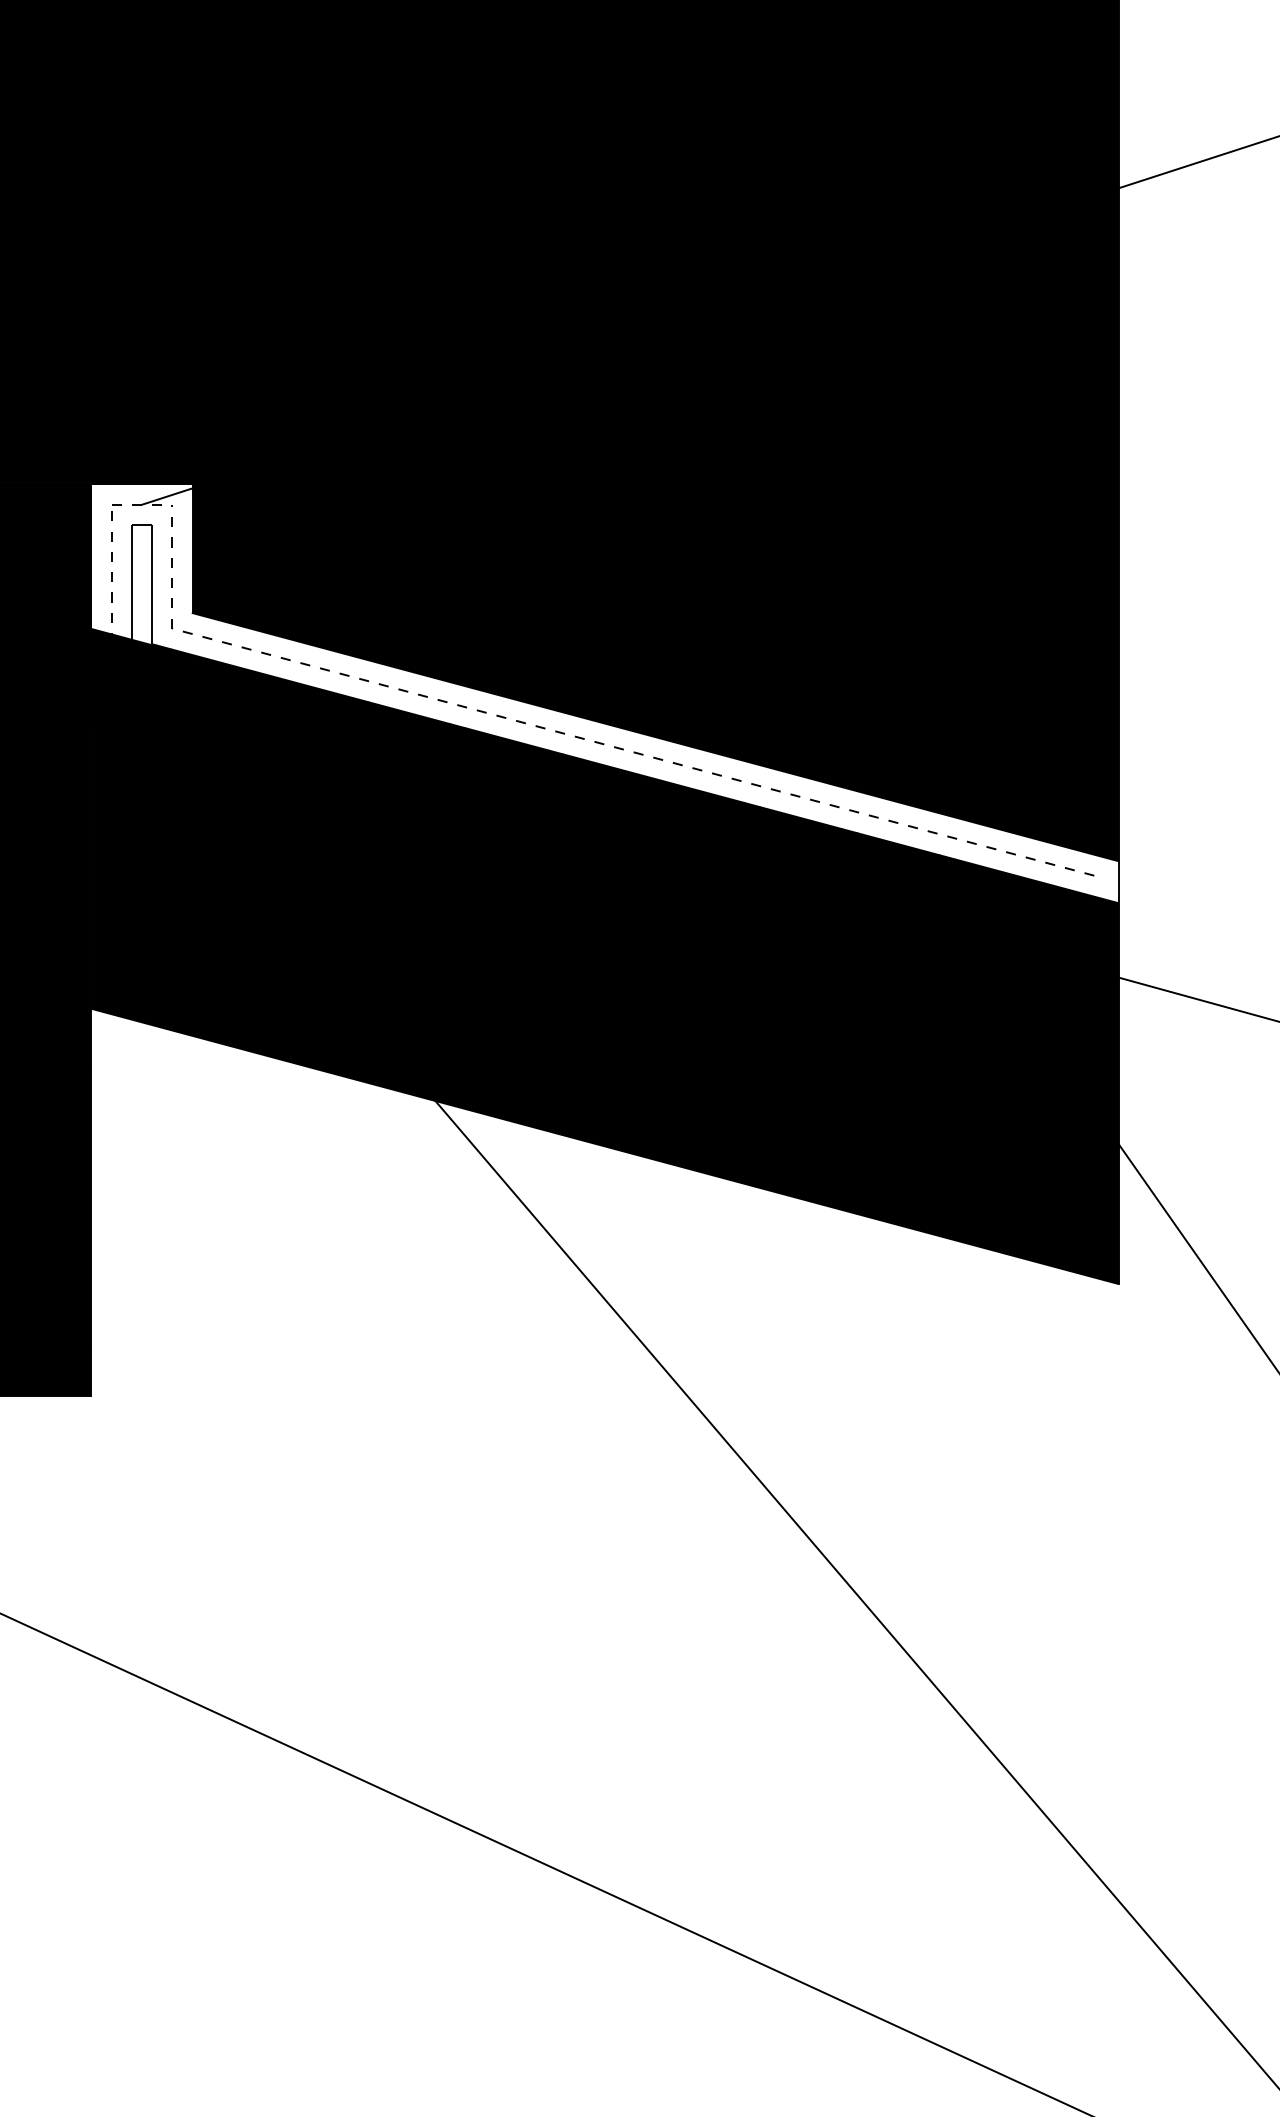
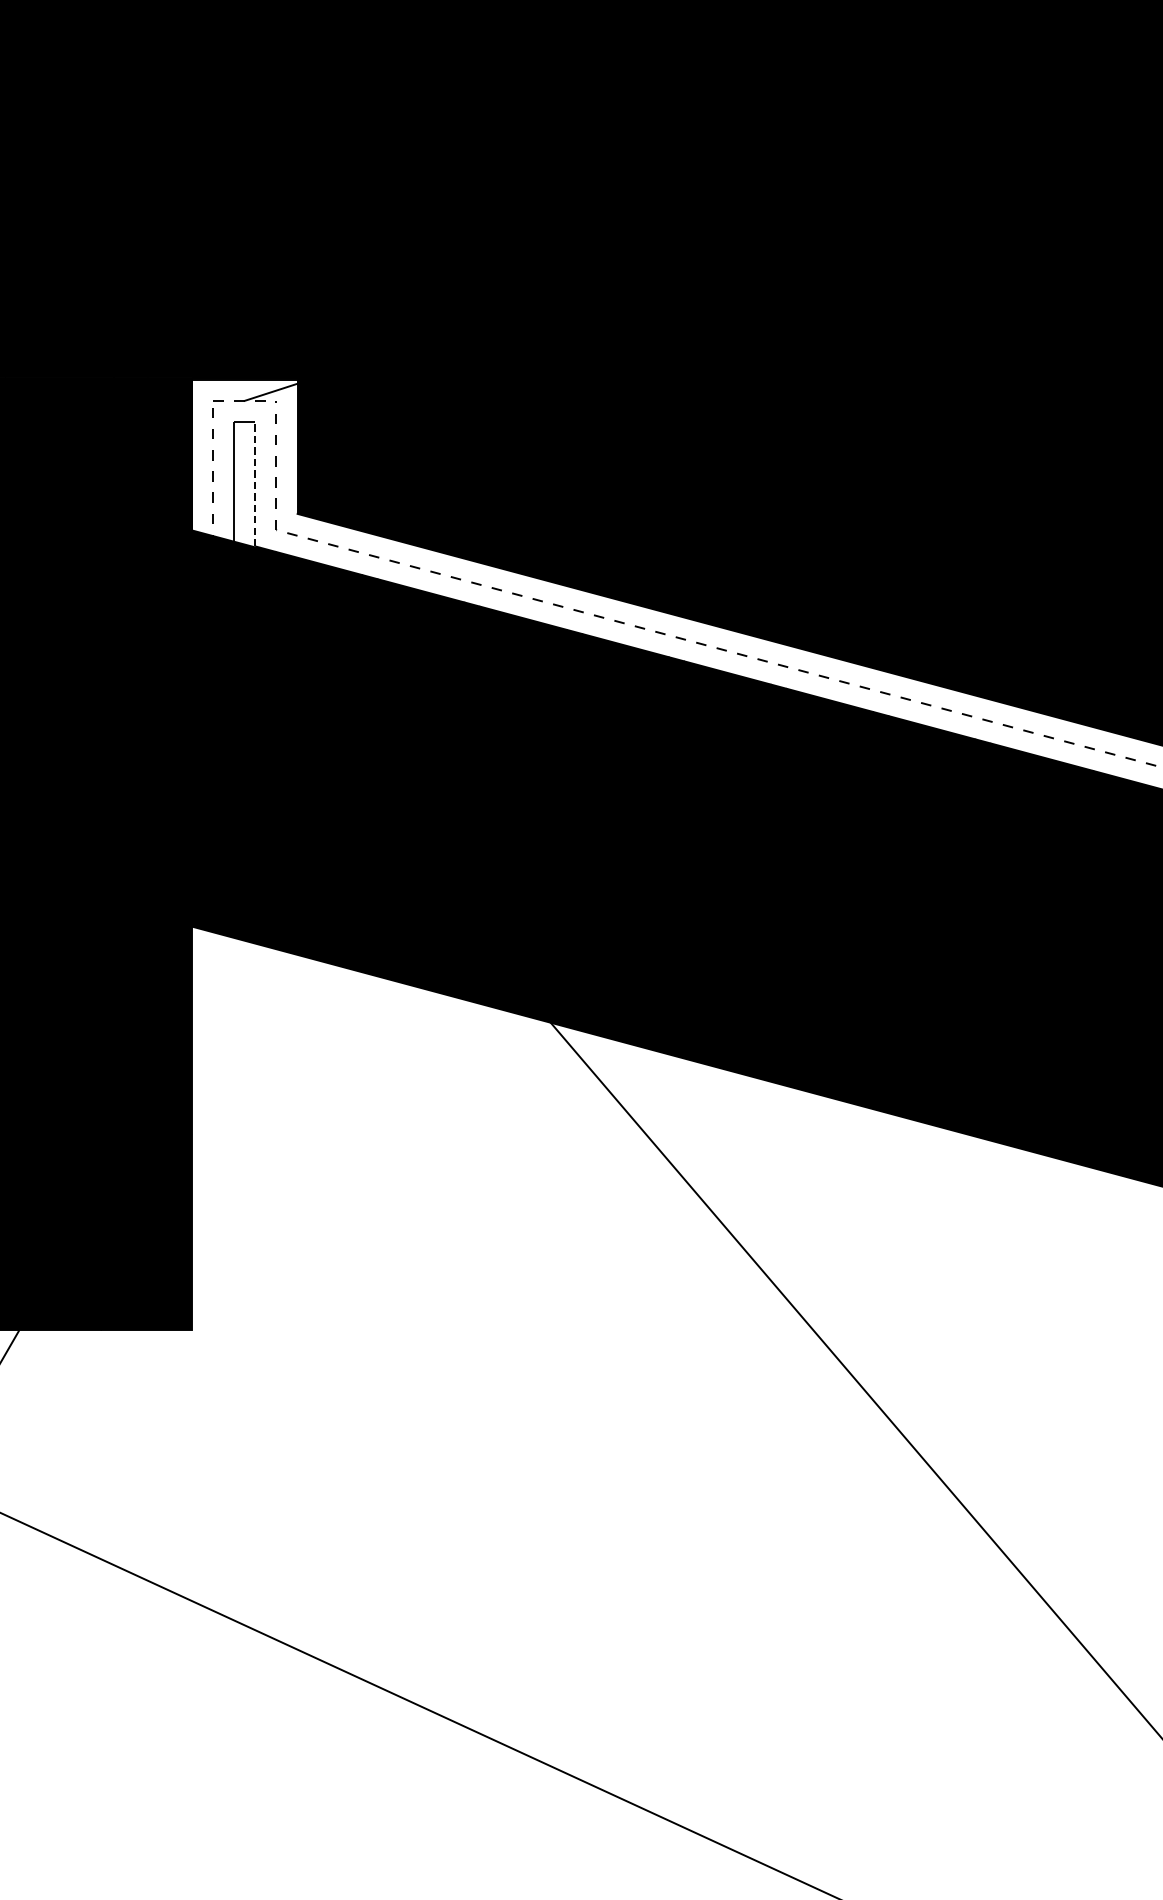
line: (152, 584) -> (255, 484), solid -> dashed

